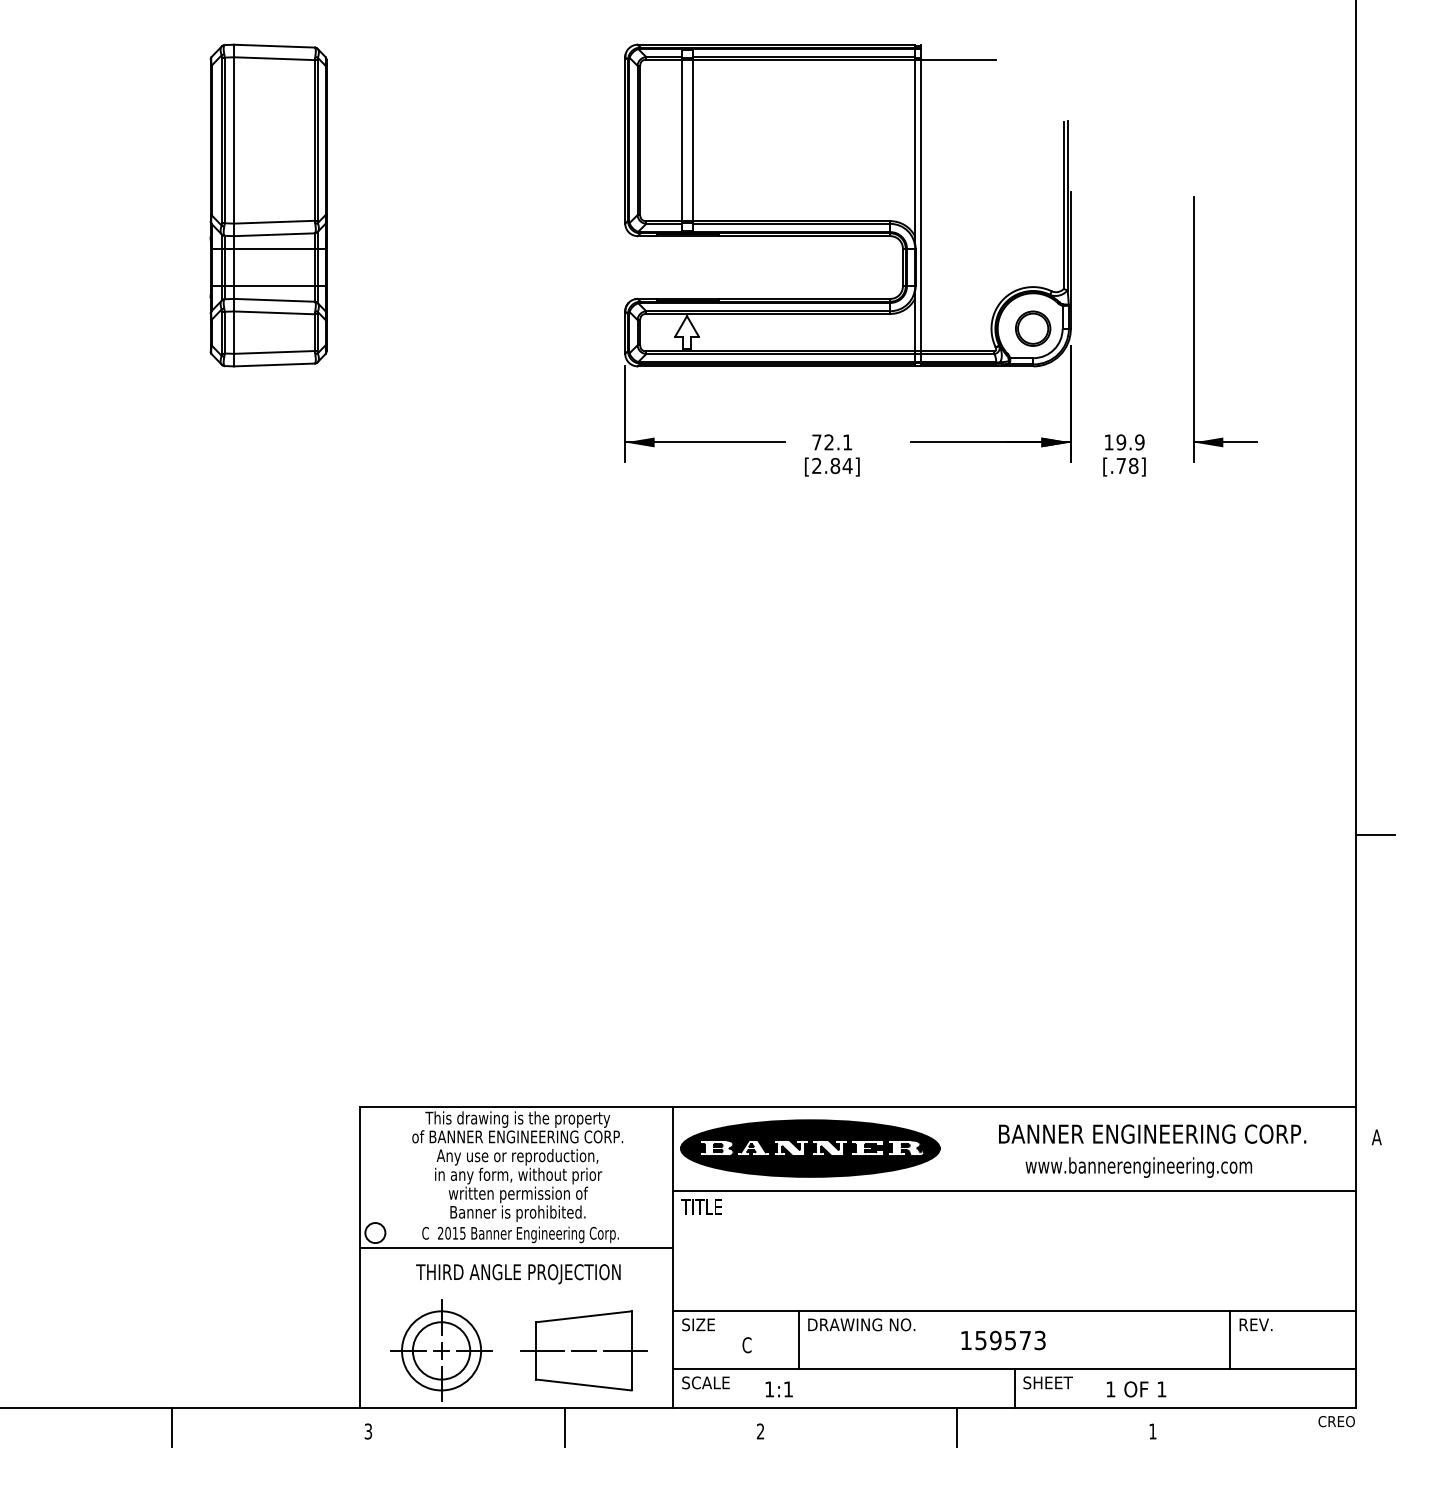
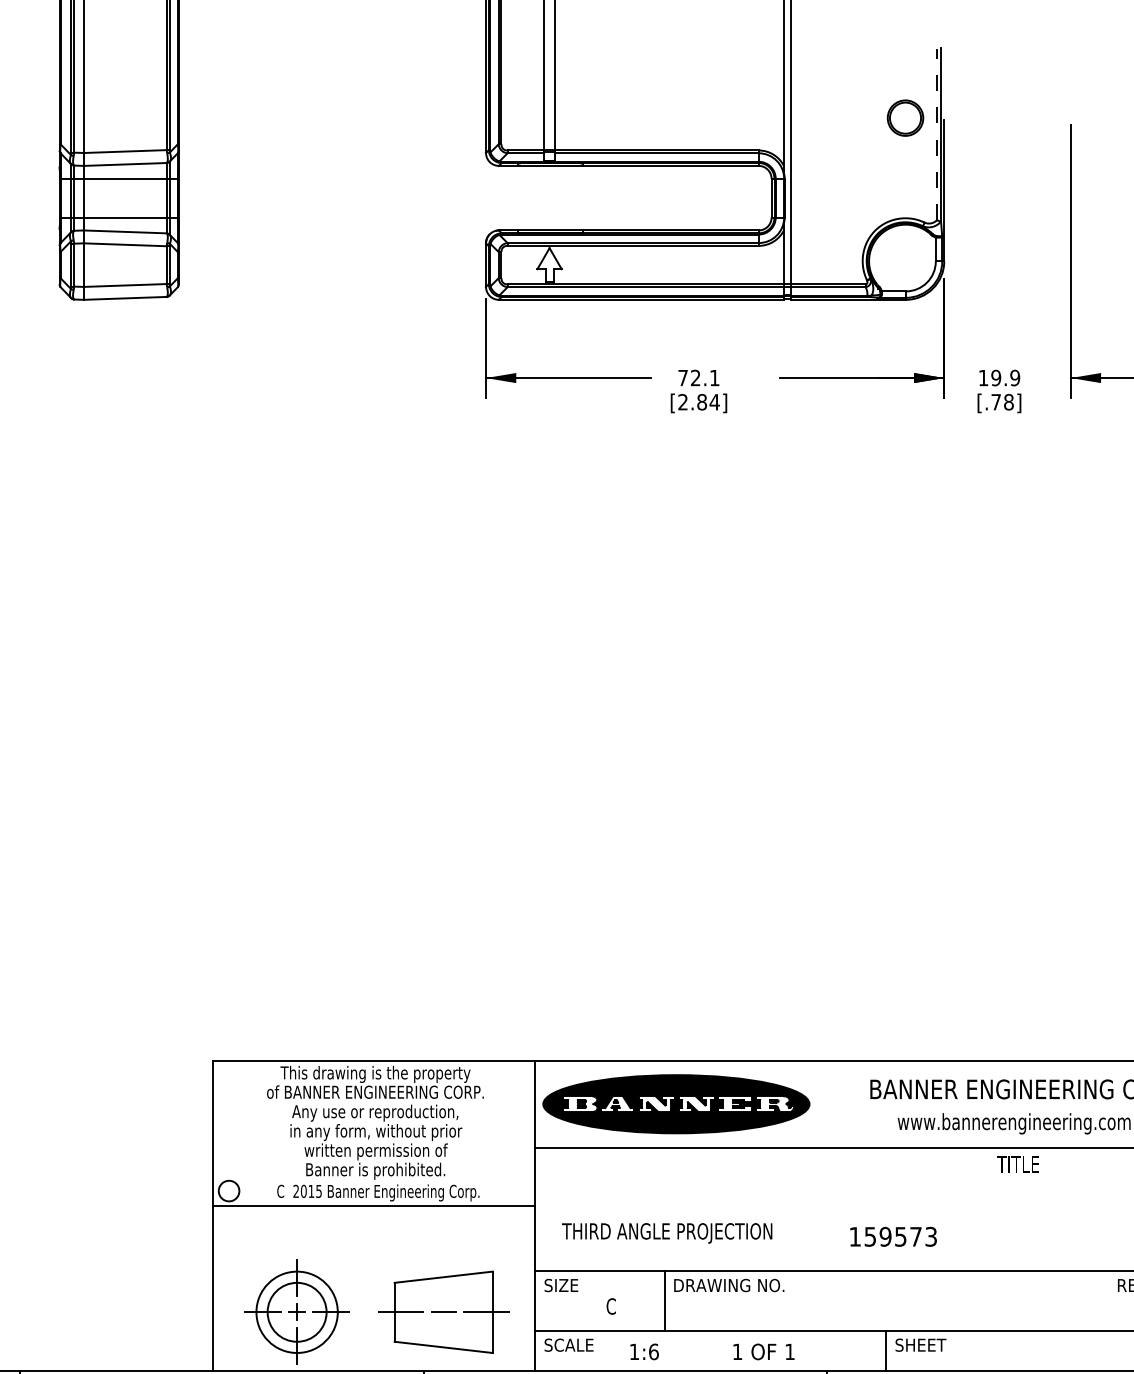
line: (1063, 205) -> (936, 134), solid -> dashed
part: (1033, 328) -> (905, 117), moved
text: (701, 1206) -> (1017, 1163), moved
text: (518, 1274) -> (667, 1233), moved
line: (1230, 1339) -> (1108, 1300), removed
text: (1003, 1340) -> (893, 1236), moved
text: (788, 1389) -> (653, 1352), 1:1 -> 1:6
text: (1136, 1389) -> (763, 1352), moved

